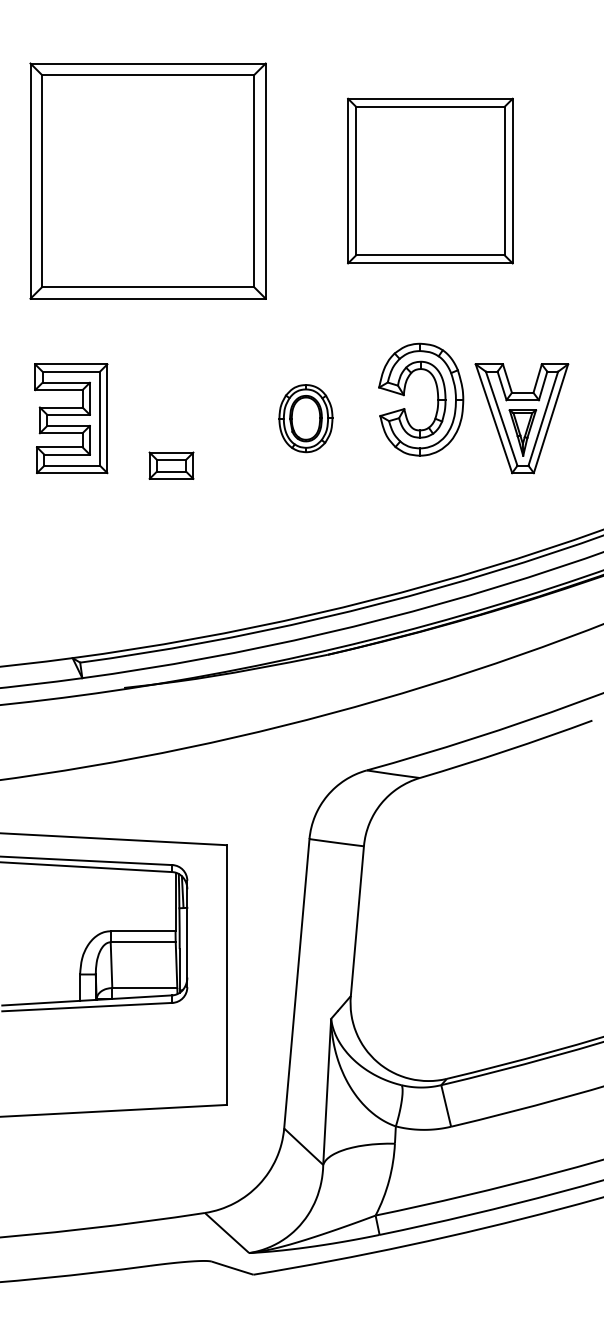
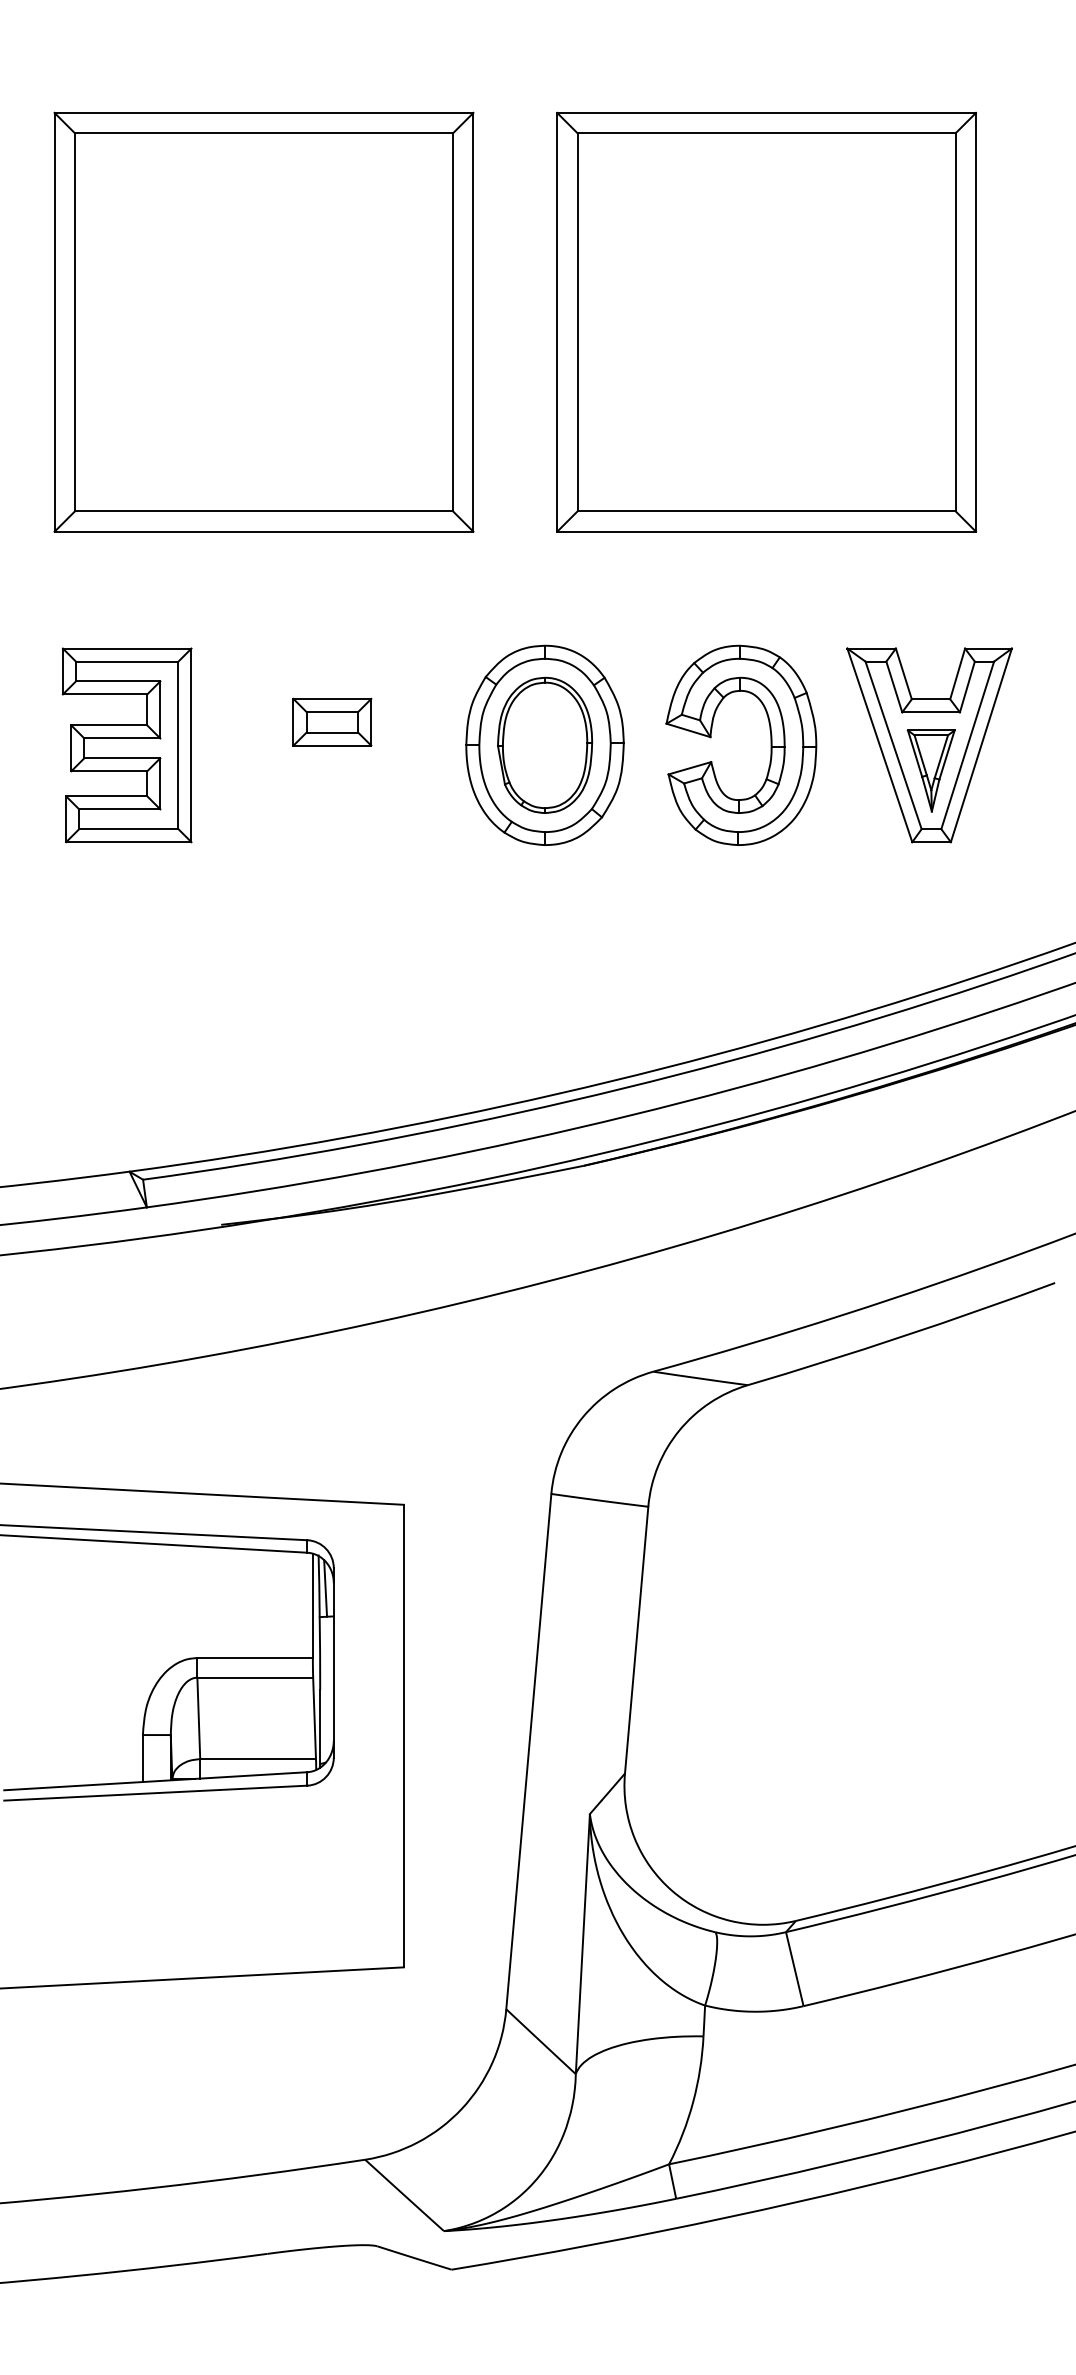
part: (430, 180) -> (766, 321), size x1.43
part: (437, 399) -> (770, 744), moved
part: (305, 418) -> (544, 744), size x1.67
part: (171, 465) -> (332, 721), moved

